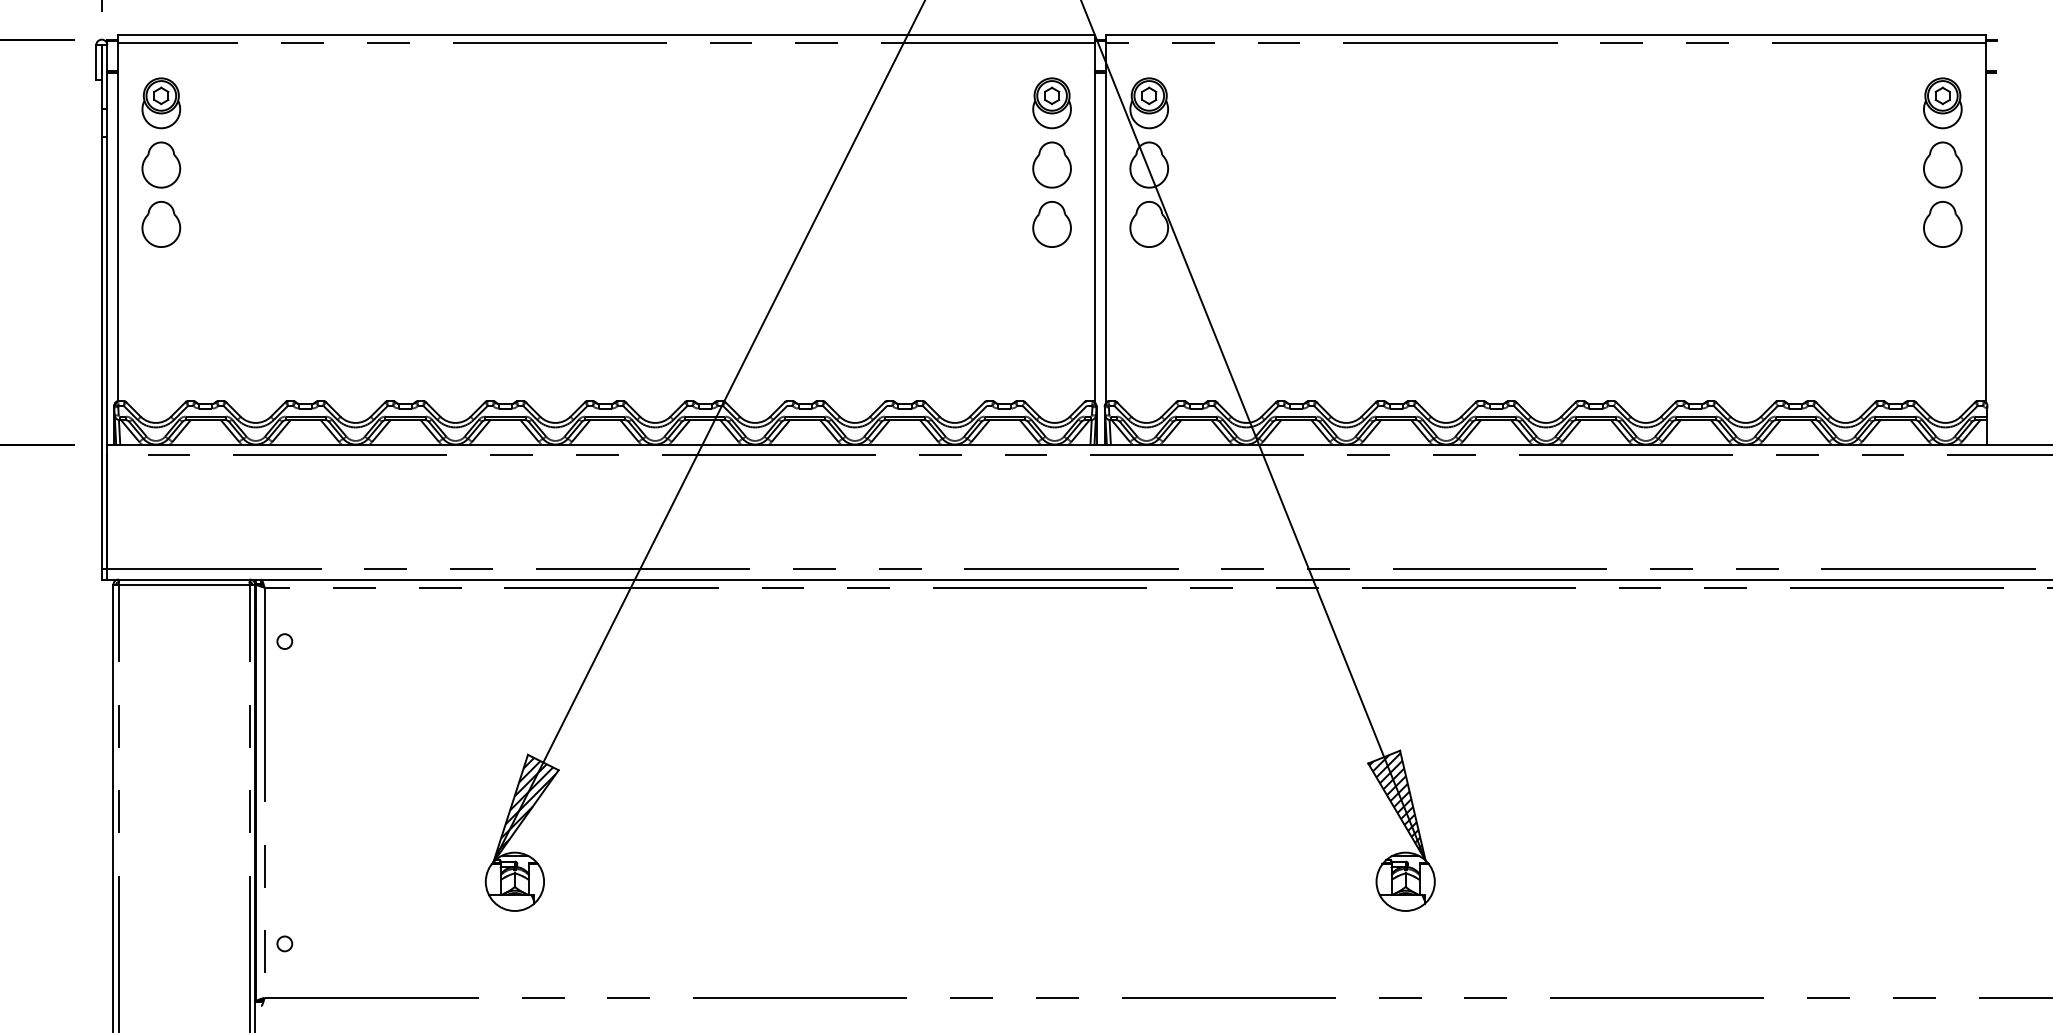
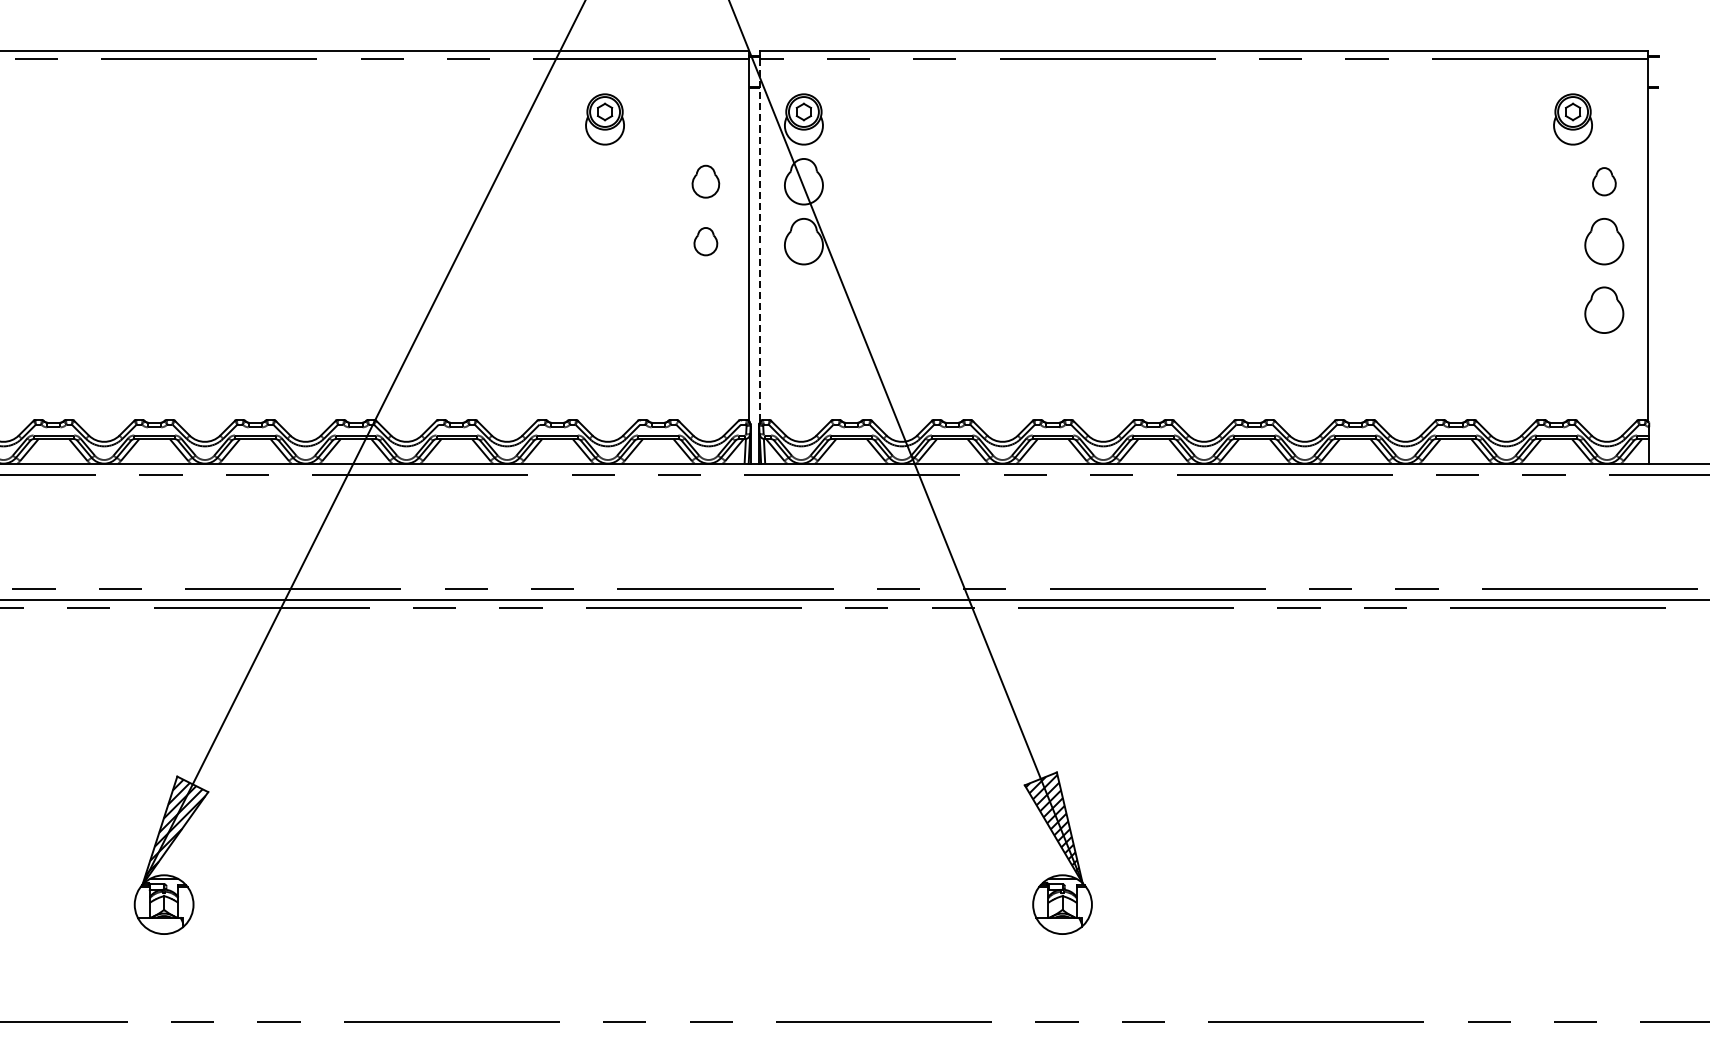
part: (1051, 103) -> (604, 119), moved
part: (1942, 103) -> (1572, 119), moved
part: (1051, 164) -> (705, 181), size x0.7
part: (1942, 164) -> (1603, 181), size x0.6
line: (1106, 223) -> (760, 240), solid -> dashed
part: (1051, 224) -> (705, 241), size x0.6
part: (1942, 292) -> (1603, 310), added

